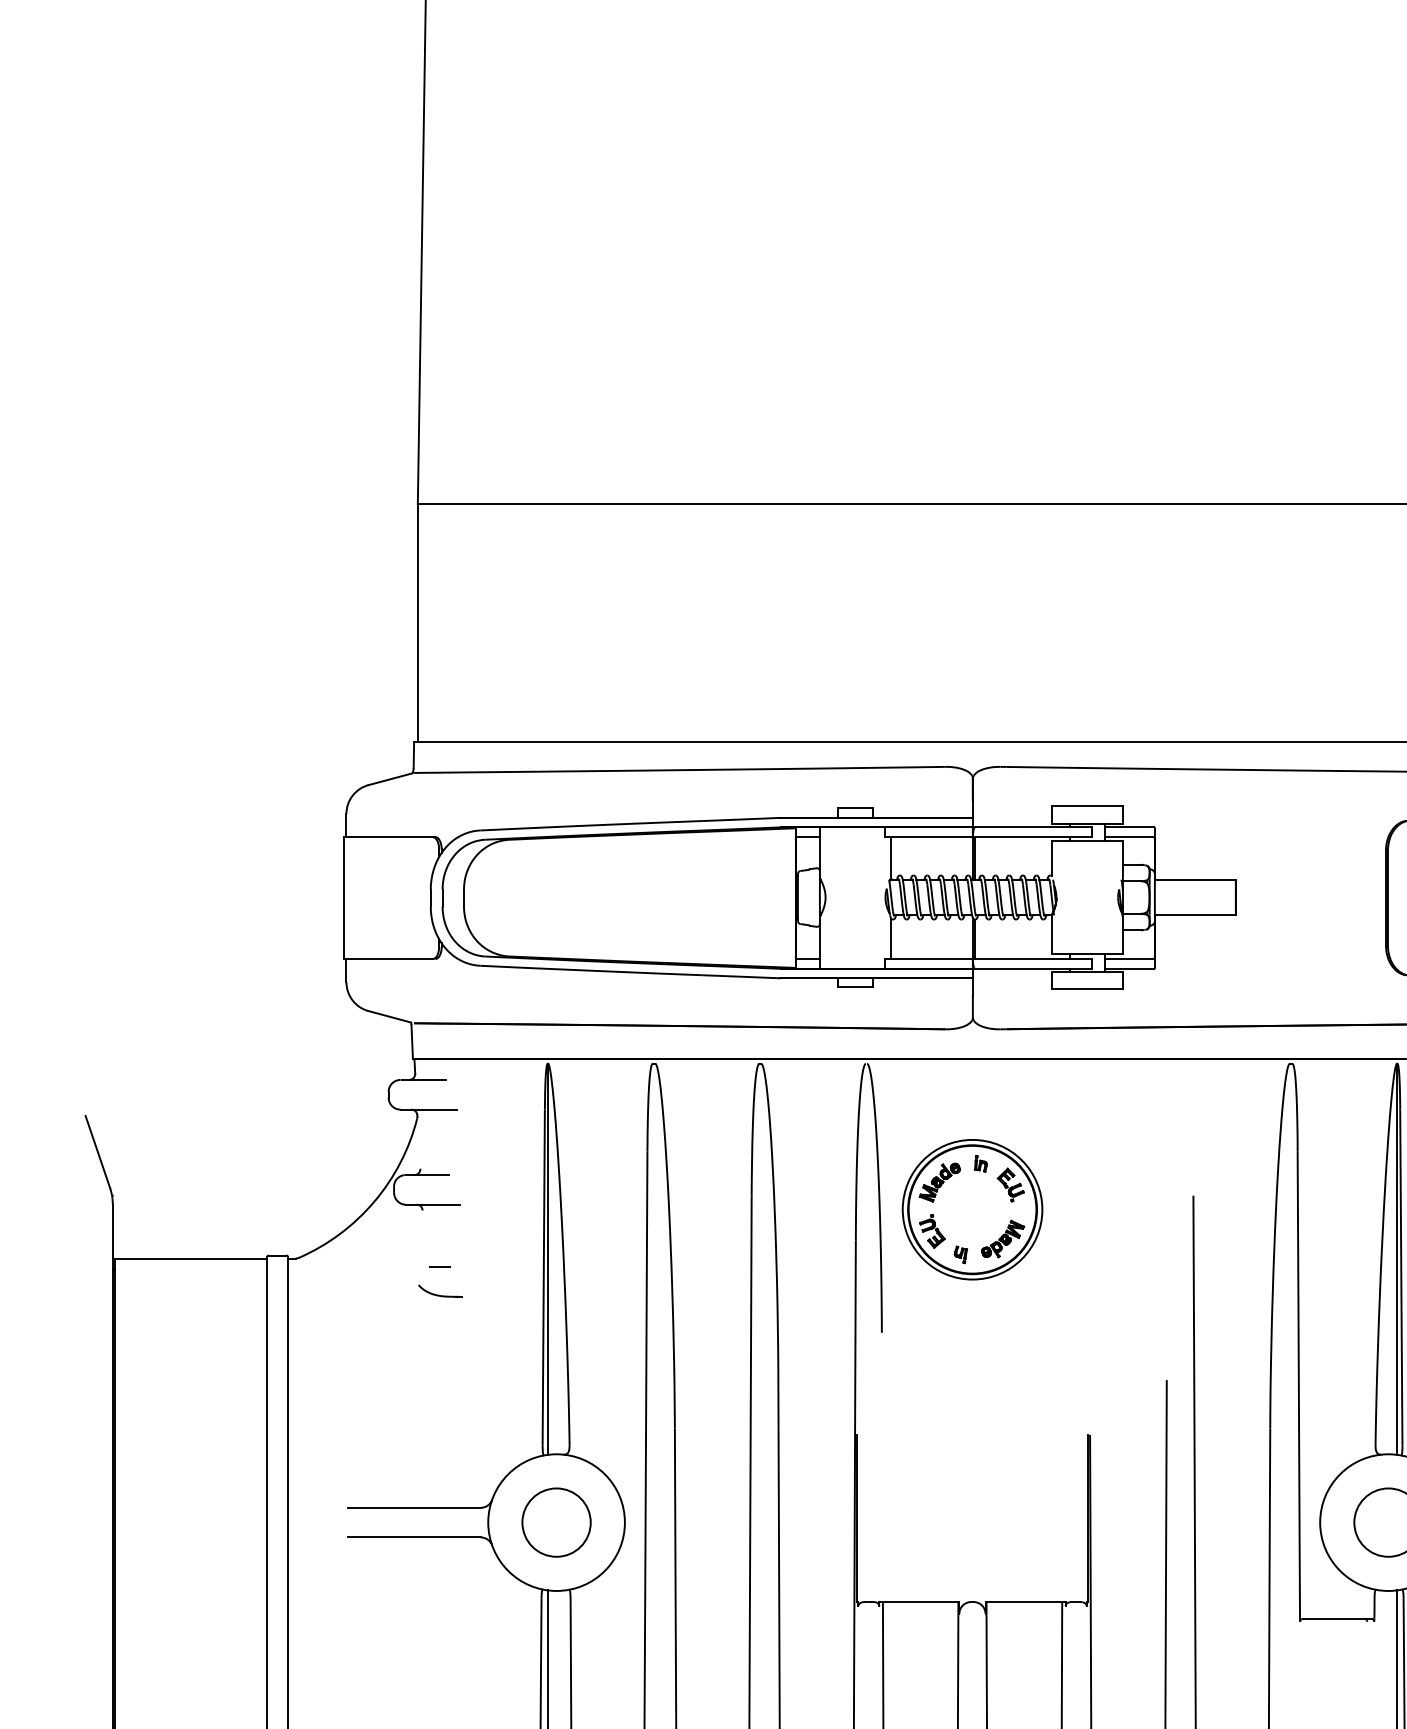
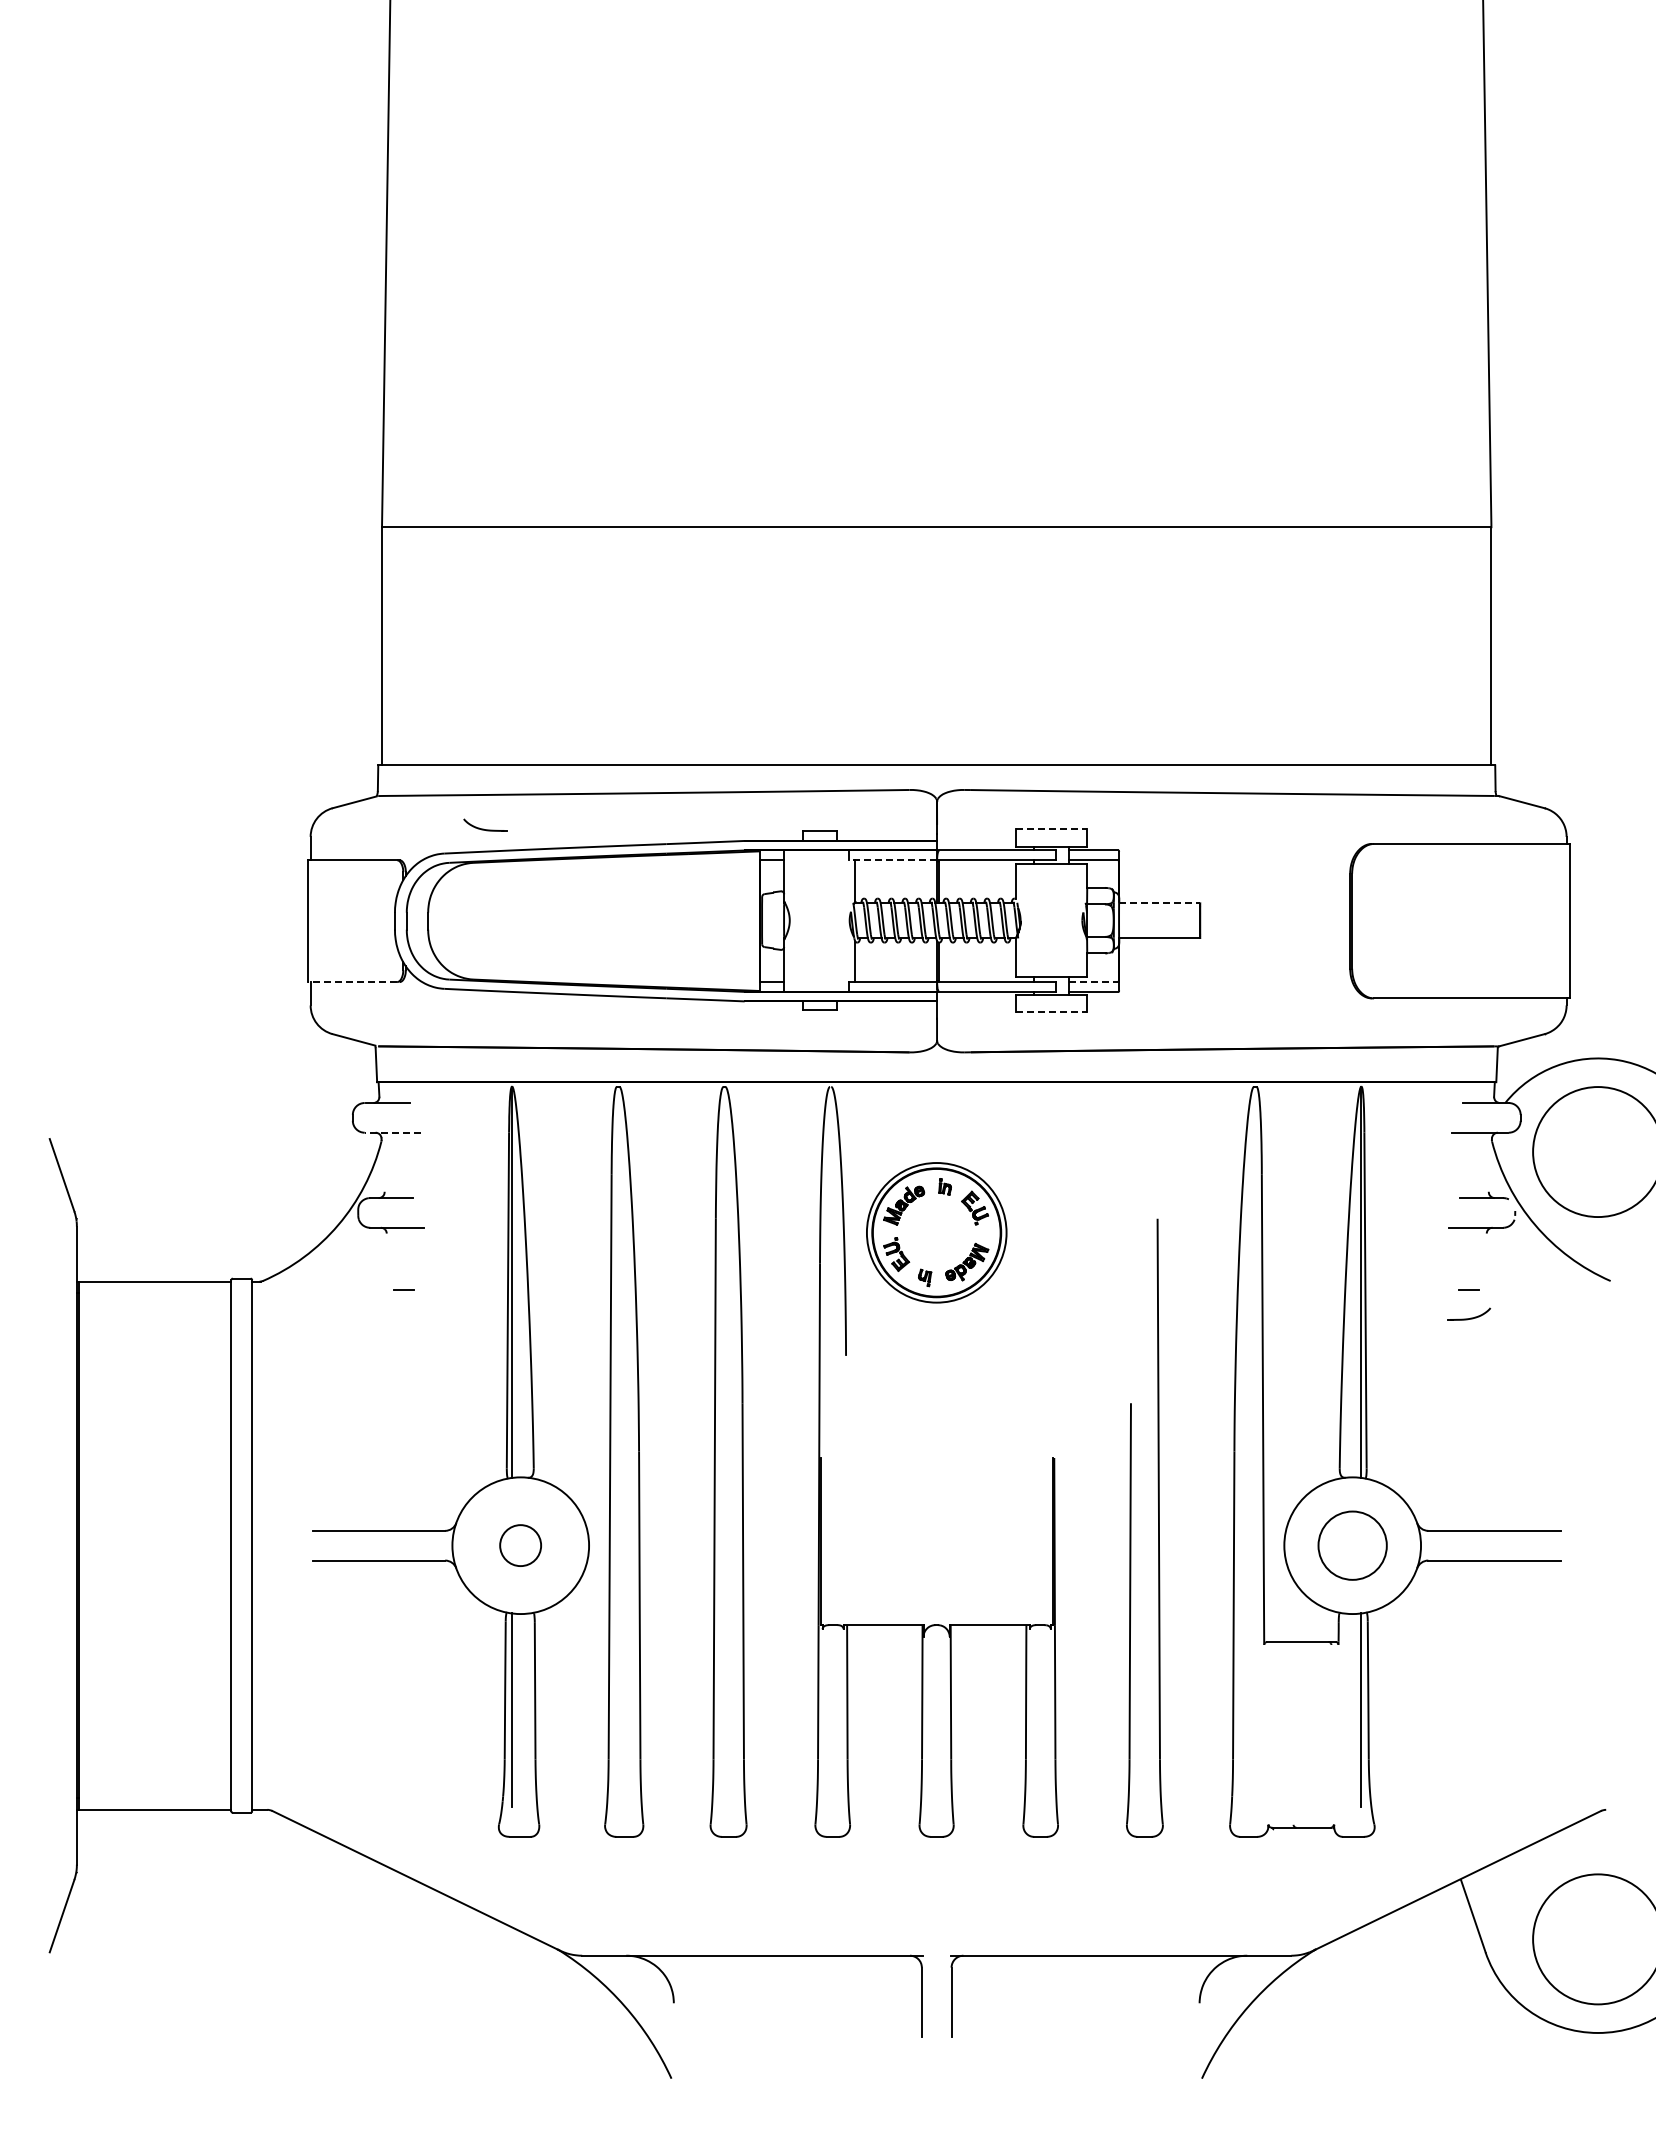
line: (1087, 805) -> (1051, 828), solid -> dashed
line: (928, 836) -> (892, 859), solid -> dashed
line: (1195, 879) -> (1159, 902), solid -> dashed
line: (388, 959) -> (352, 982), solid -> dashed
line: (1130, 959) -> (1094, 982), solid -> dashed
line: (1087, 989) -> (1051, 1012), solid -> dashed
line: (428, 1109) -> (392, 1132), solid -> dashed
part: (440, 1290) -> (485, 824), moved
circle: (556, 1522) -> (520, 1545), size x0.6

